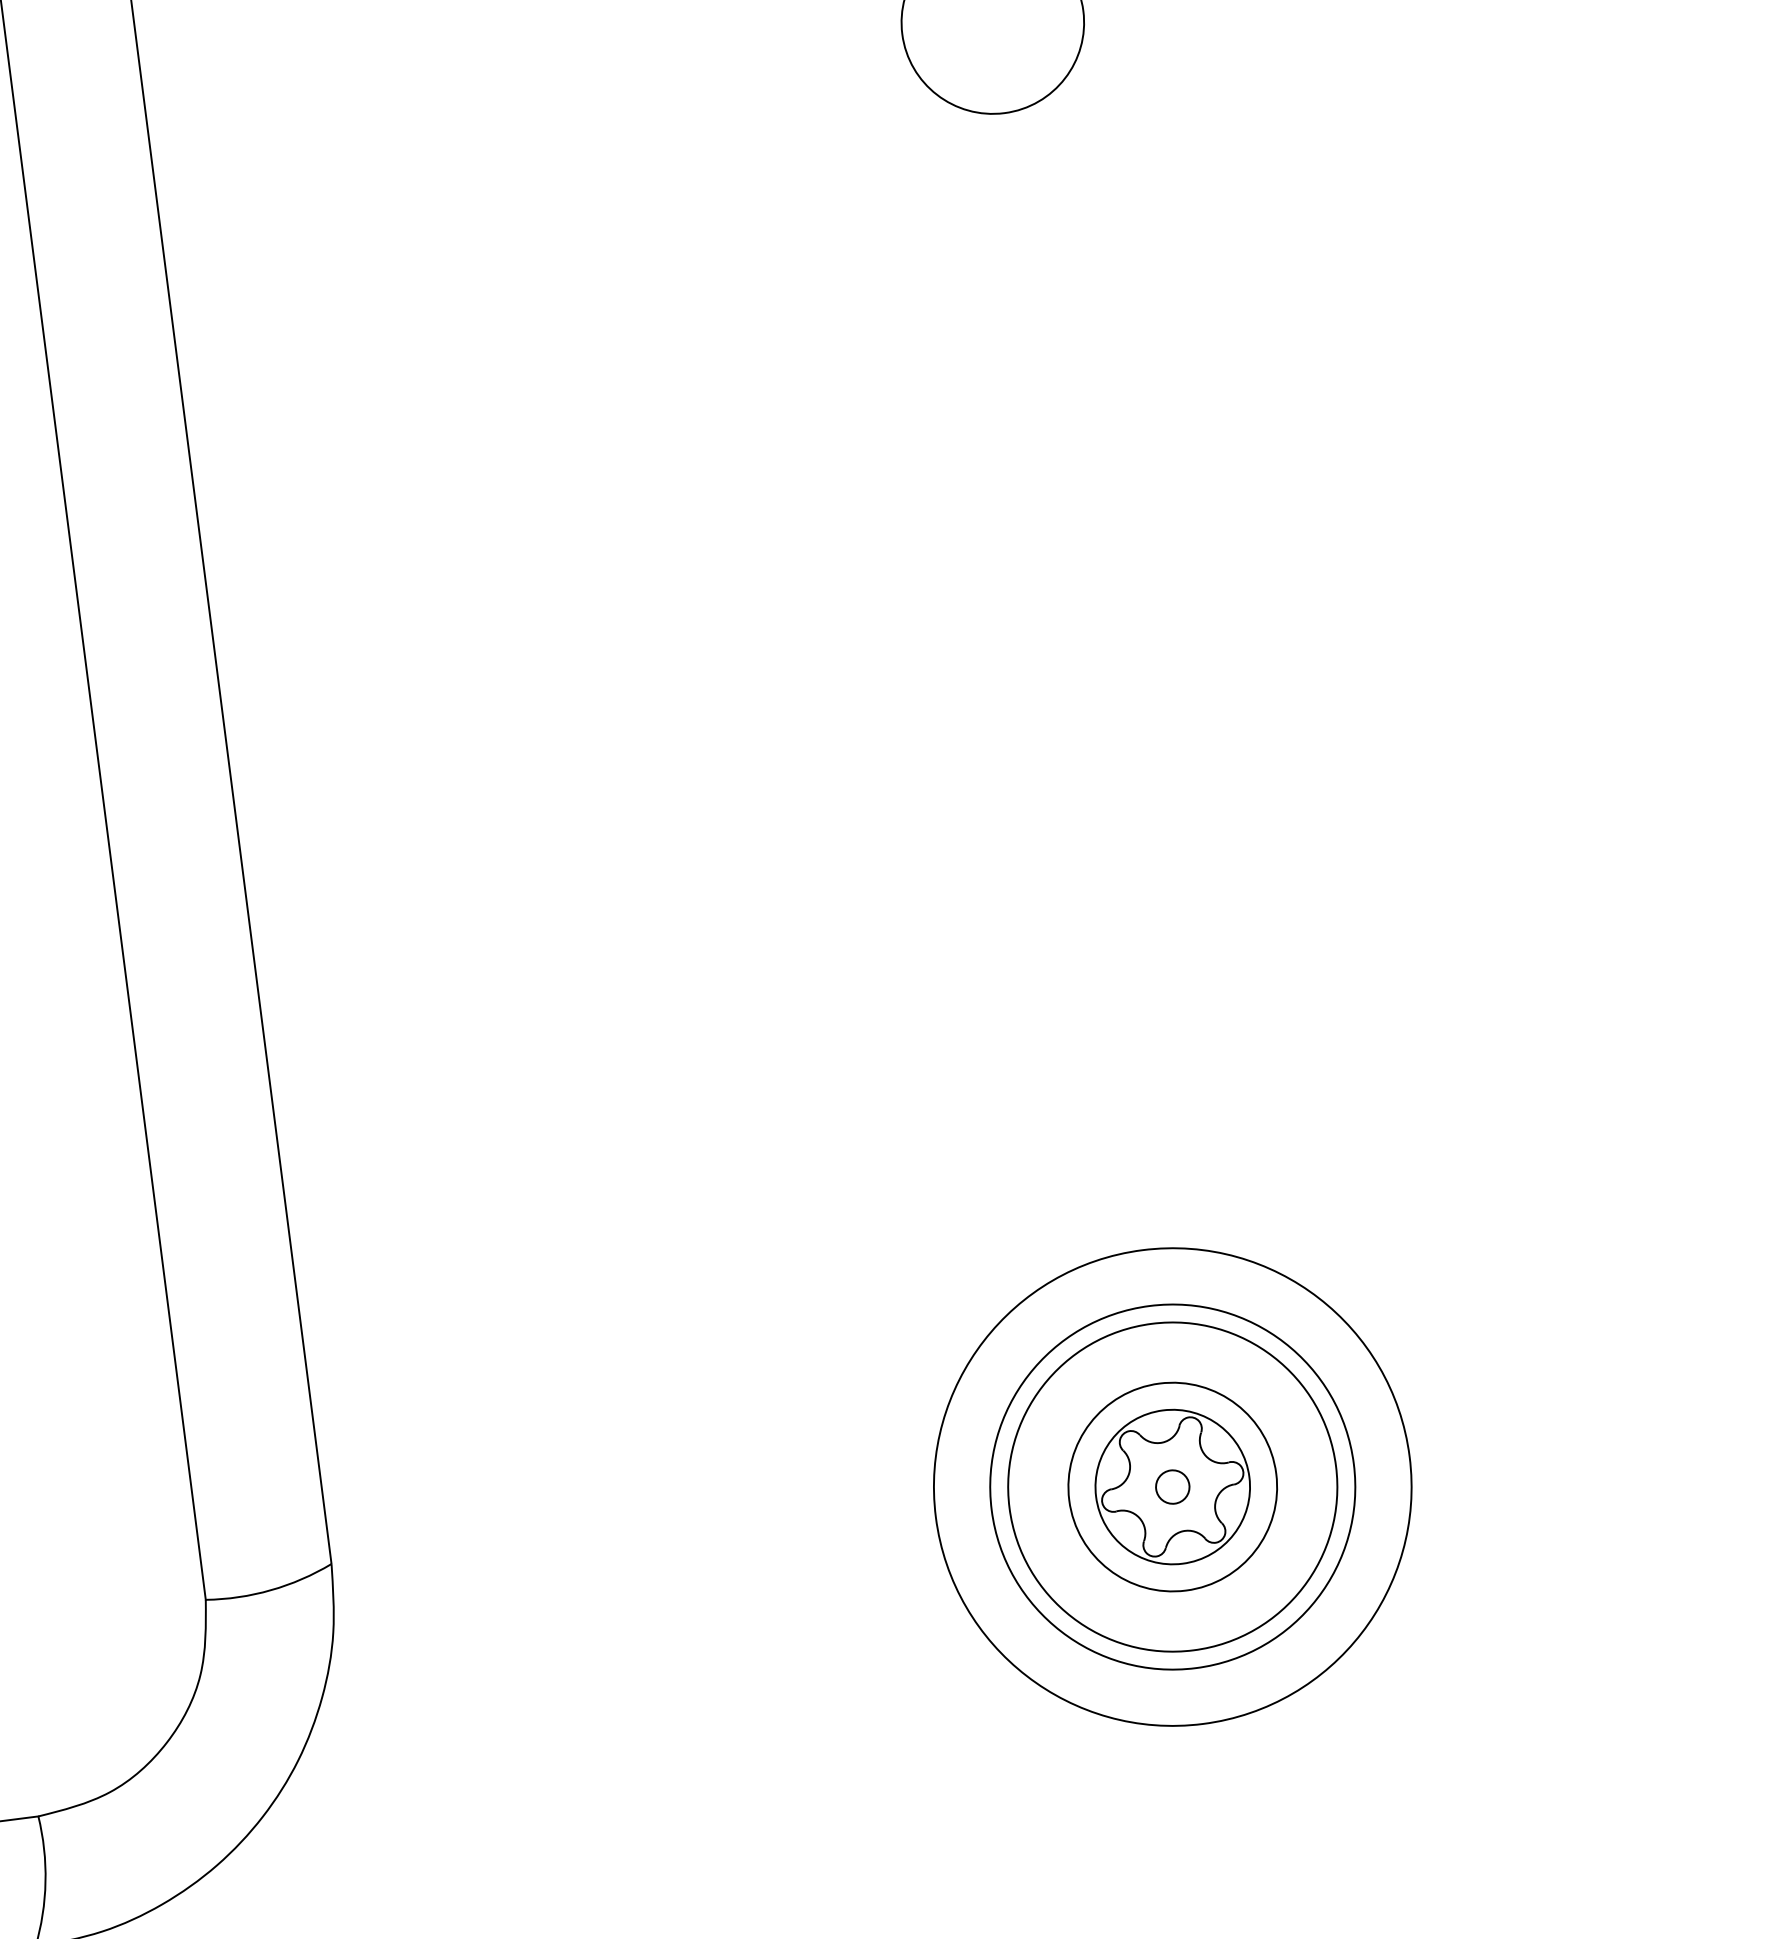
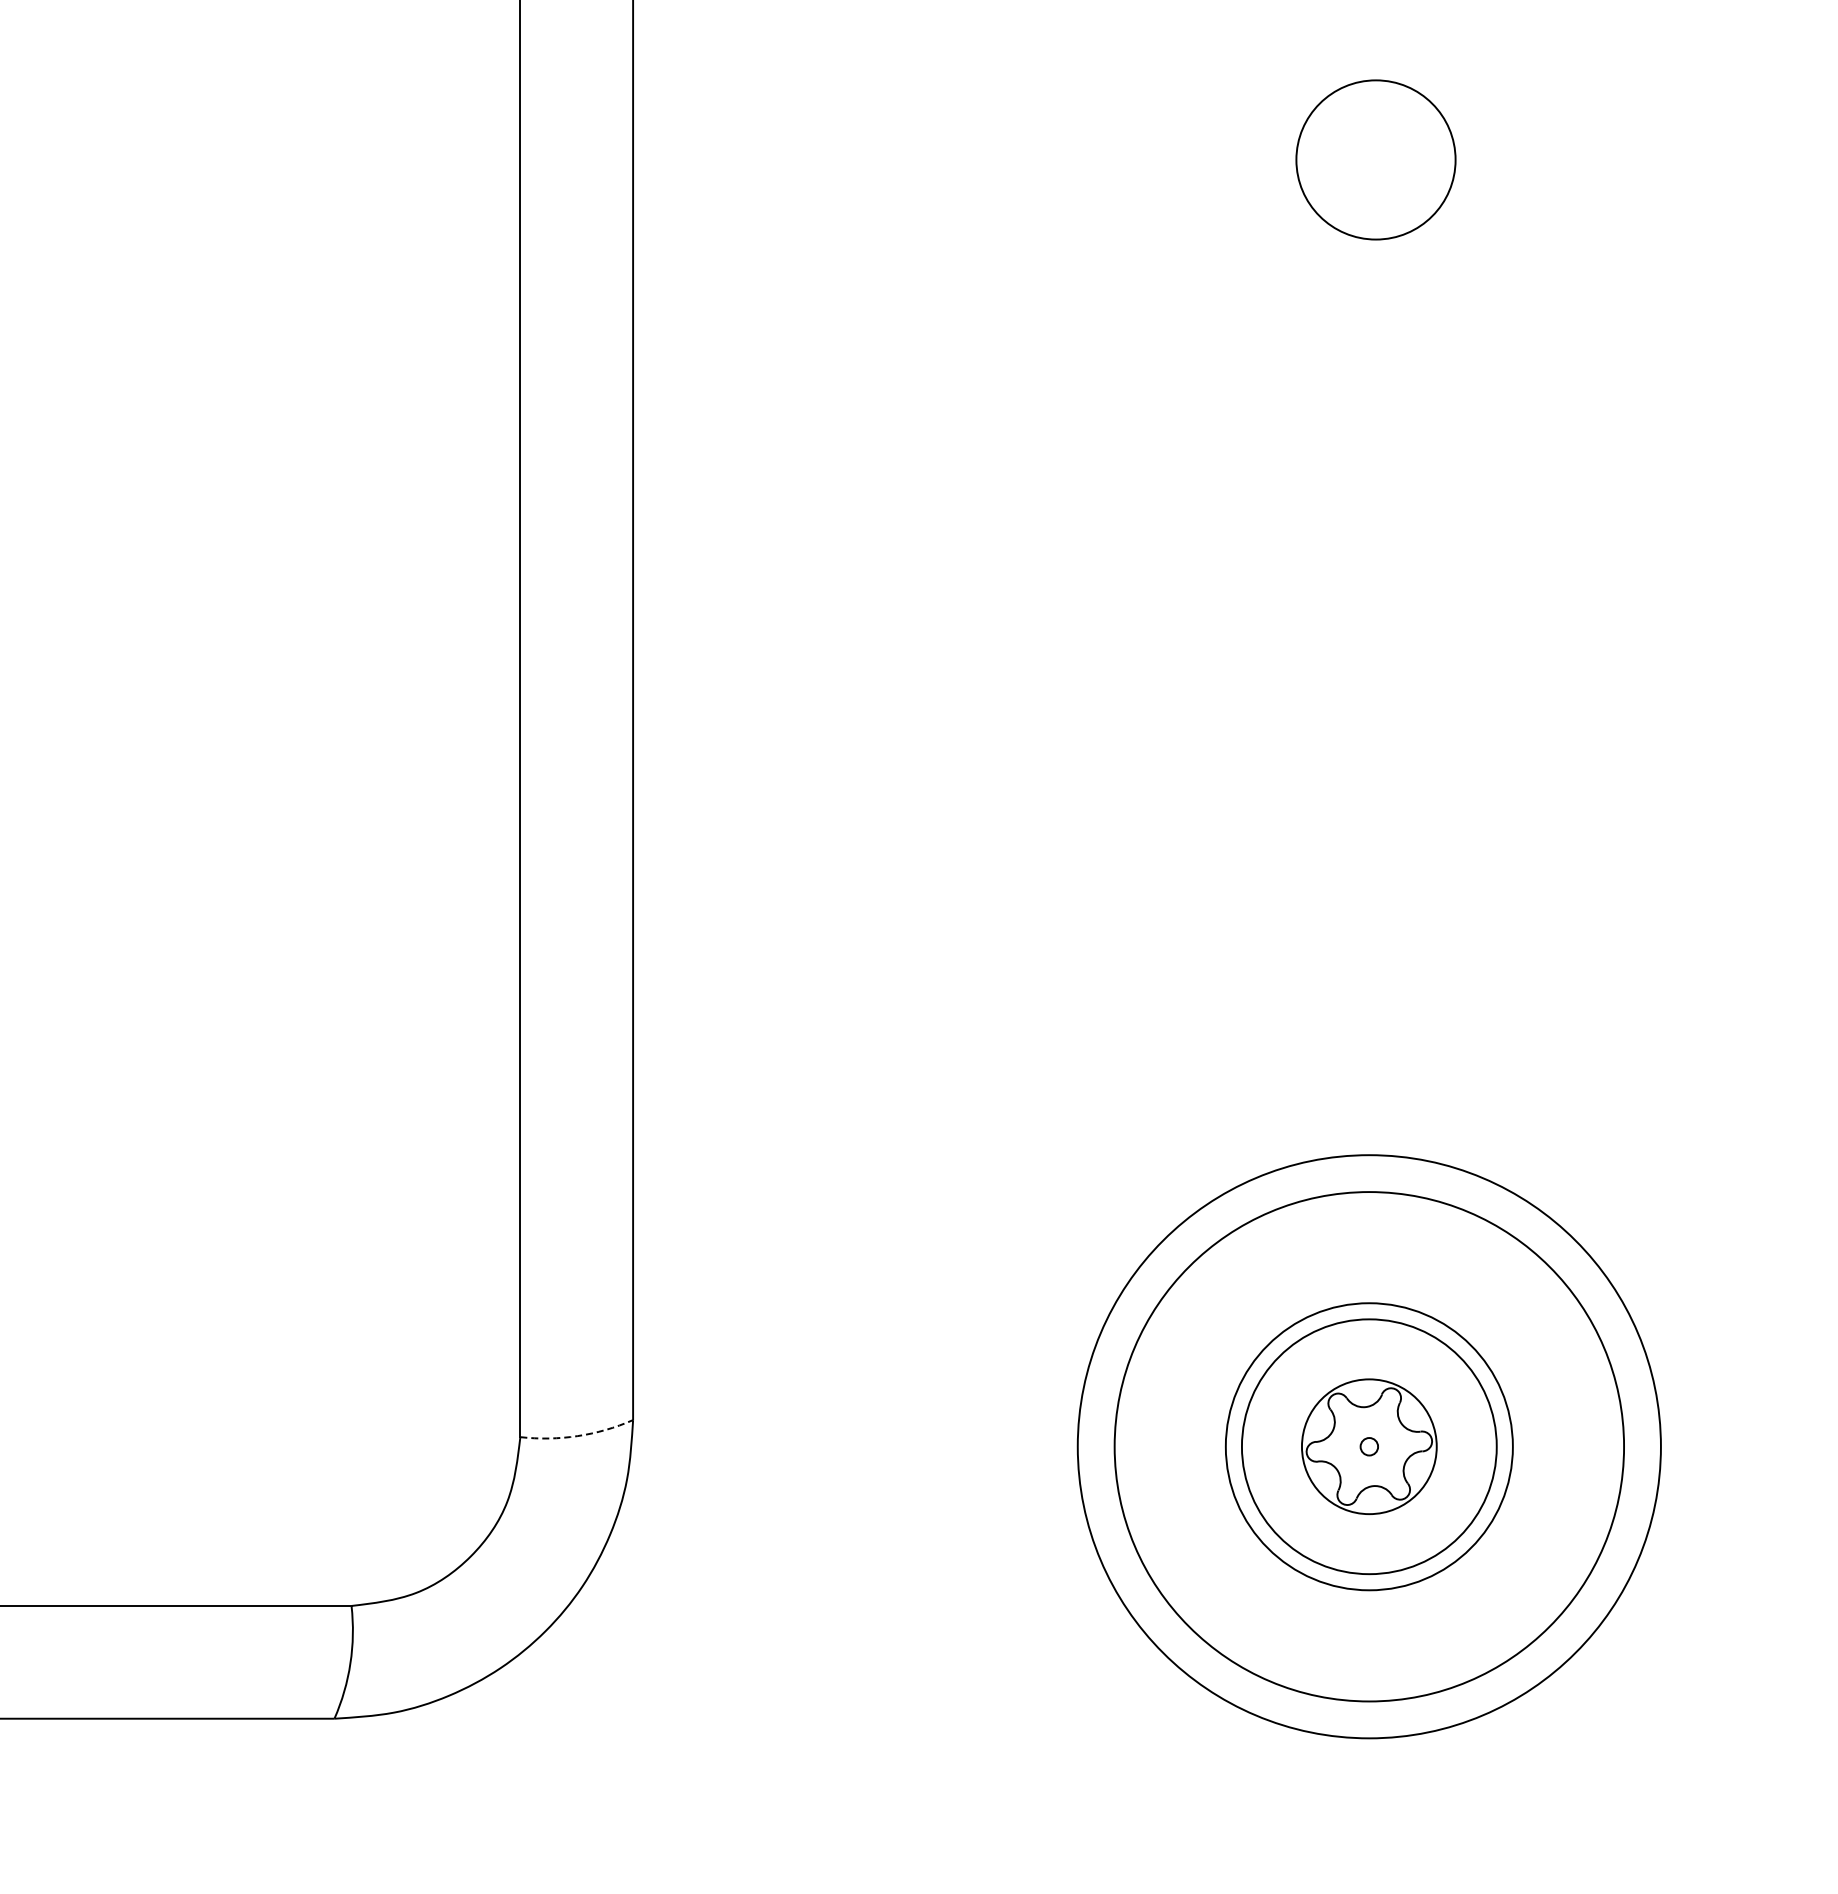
circle: (1171, 1486) -> (1368, 1446), size x0.6
circle: (1172, 1486) -> (1369, 1446), size x1.4
circle: (1172, 1486) -> (1369, 1446), size x1.4
circle: (1172, 1486) -> (1369, 1446), size x1.6
arc: (270, 1590) -> (577, 1436), solid -> dashed

